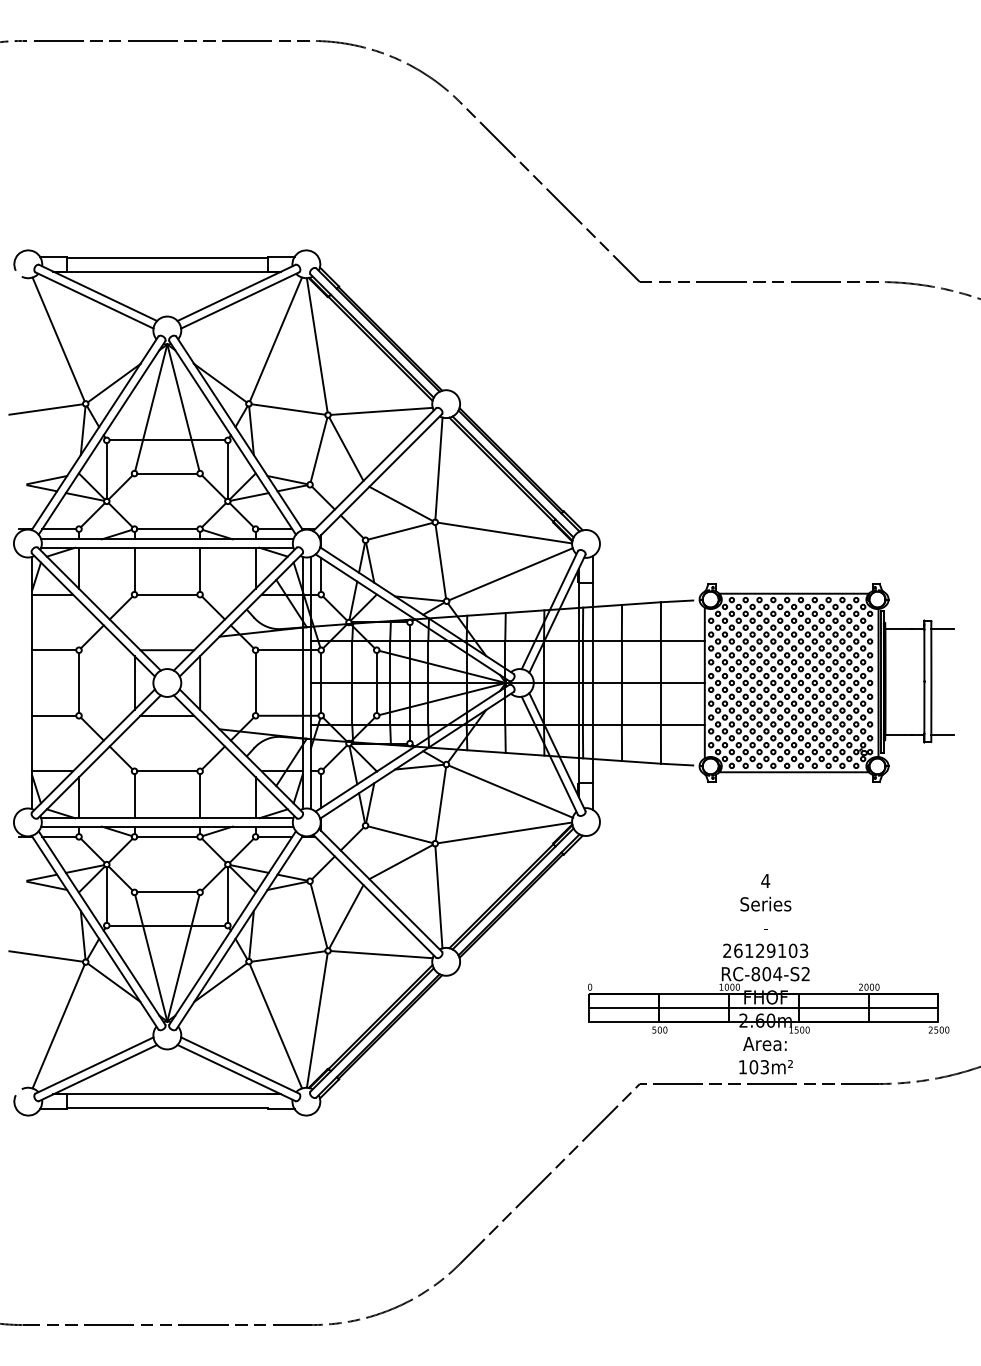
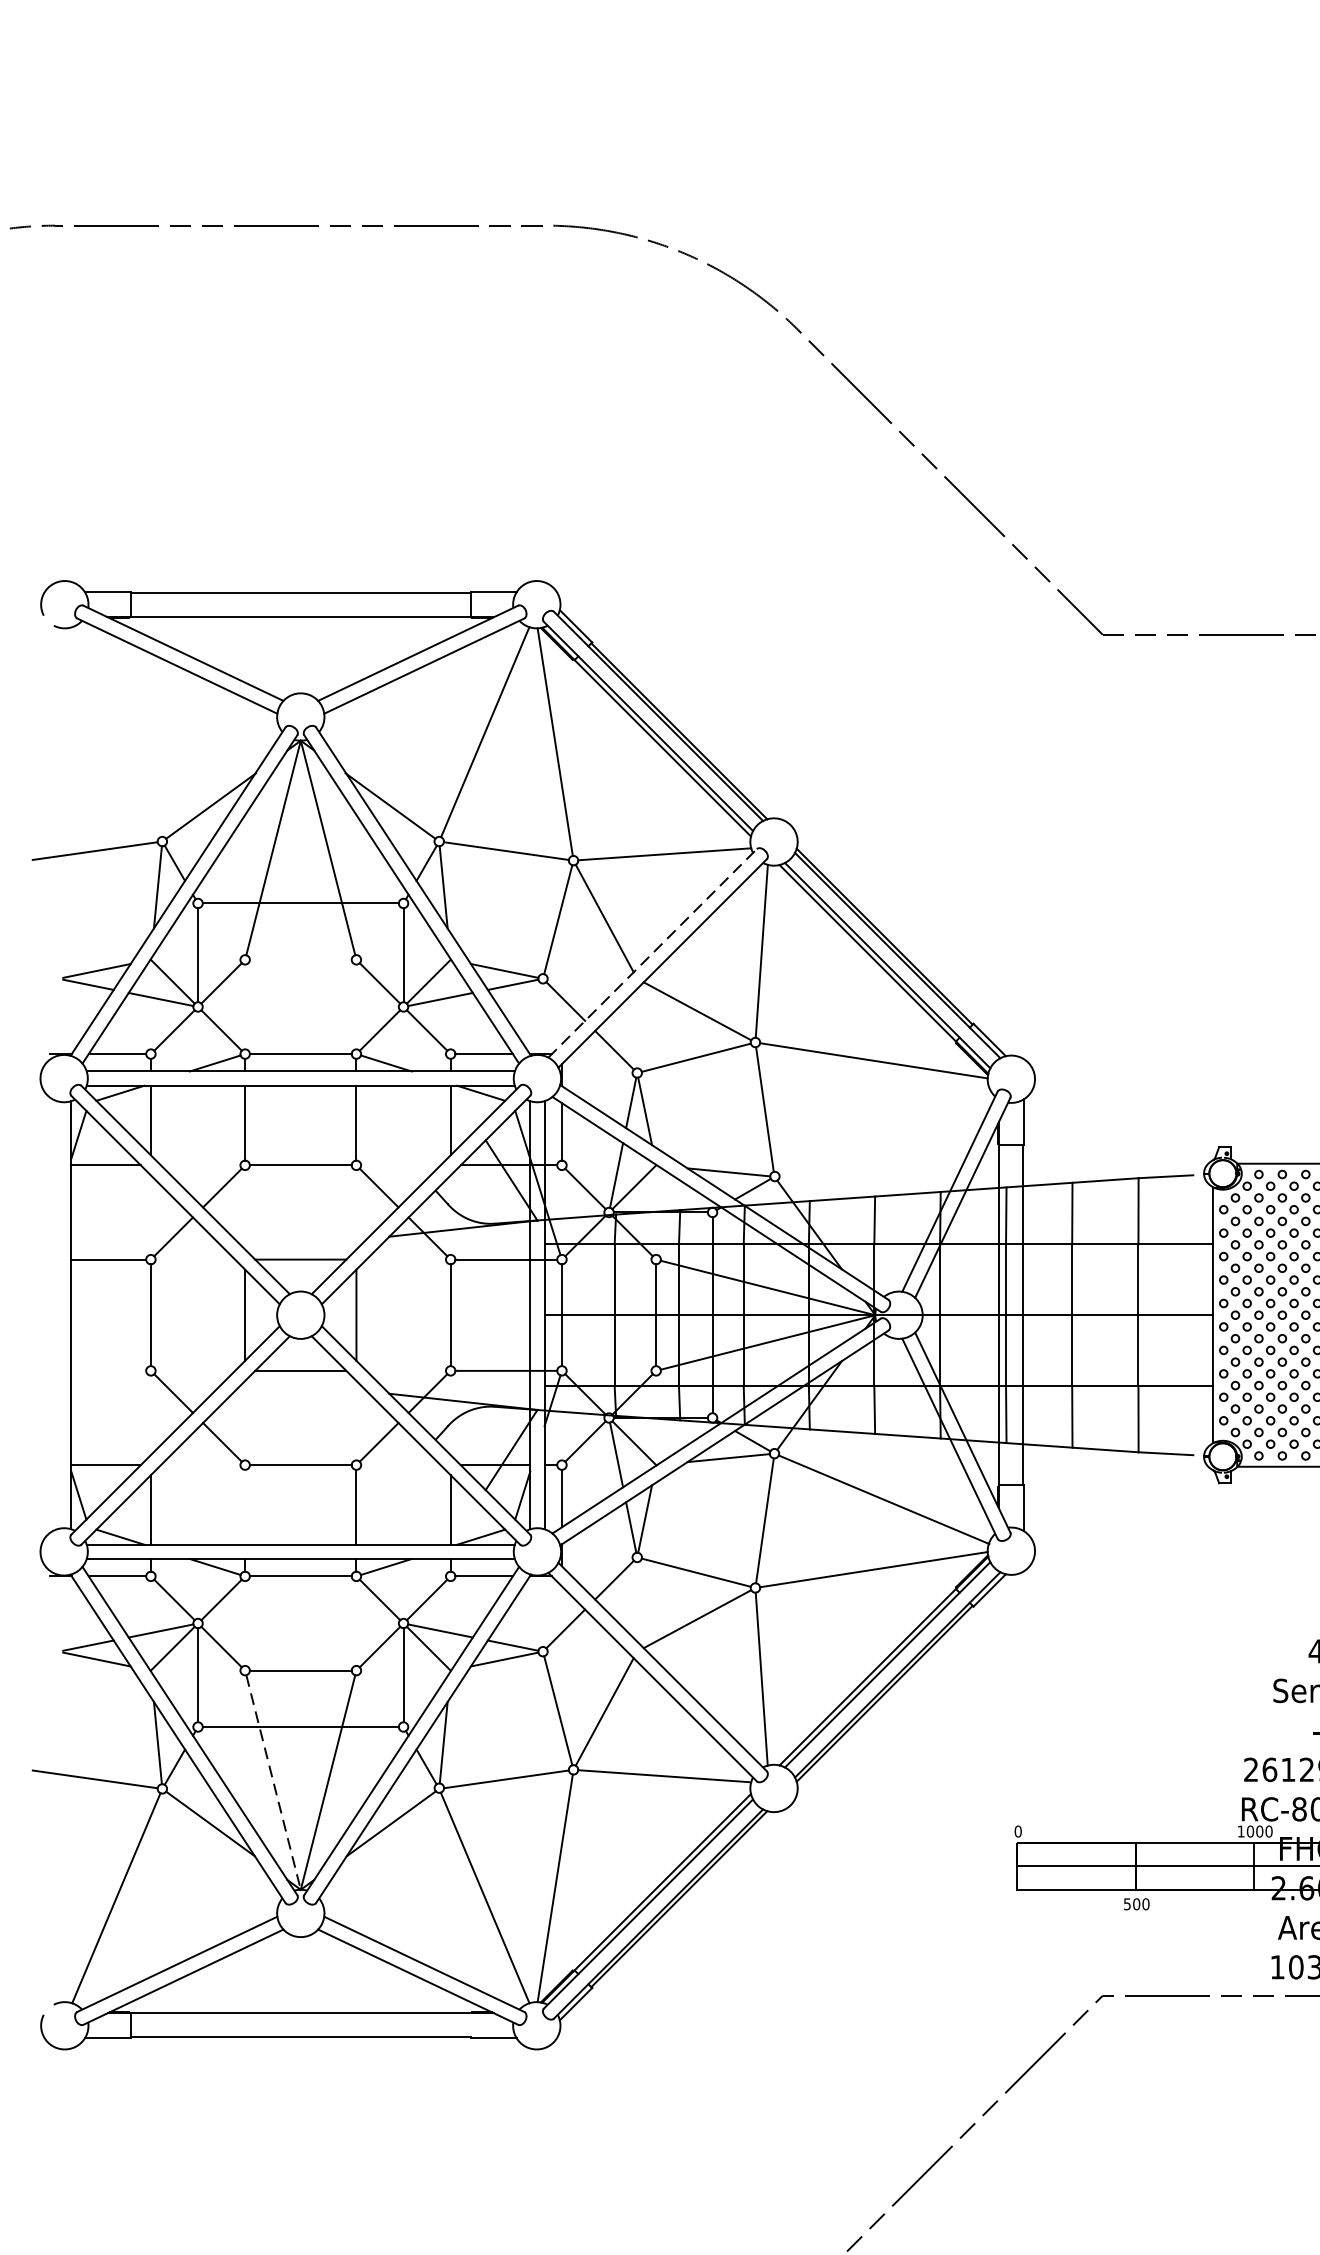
line: (58, 339) -> (116, 732), removed
line: (374, 469) -> (652, 952), solid -> dashed
line: (167, 473) -> (301, 959), removed
line: (510, 574) -> (883, 1131), removed
line: (54, 715) -> (109, 1370), removed
line: (134, 796) -> (245, 1507), removed
line: (151, 958) -> (273, 1782), solid -> dashed

